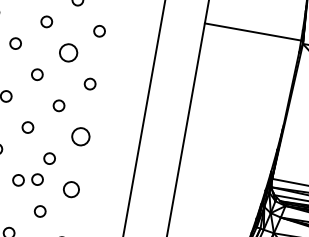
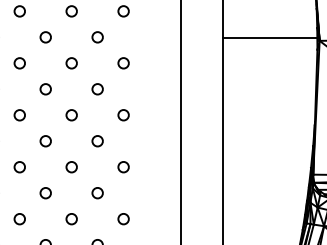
circle: (68, 53) -> (97, 89), size x0.62
circle: (80, 137) -> (123, 167), size x0.62
circle: (37, 179) -> (89, 215), removed
circle: (71, 190) -> (123, 219), size x0.71

